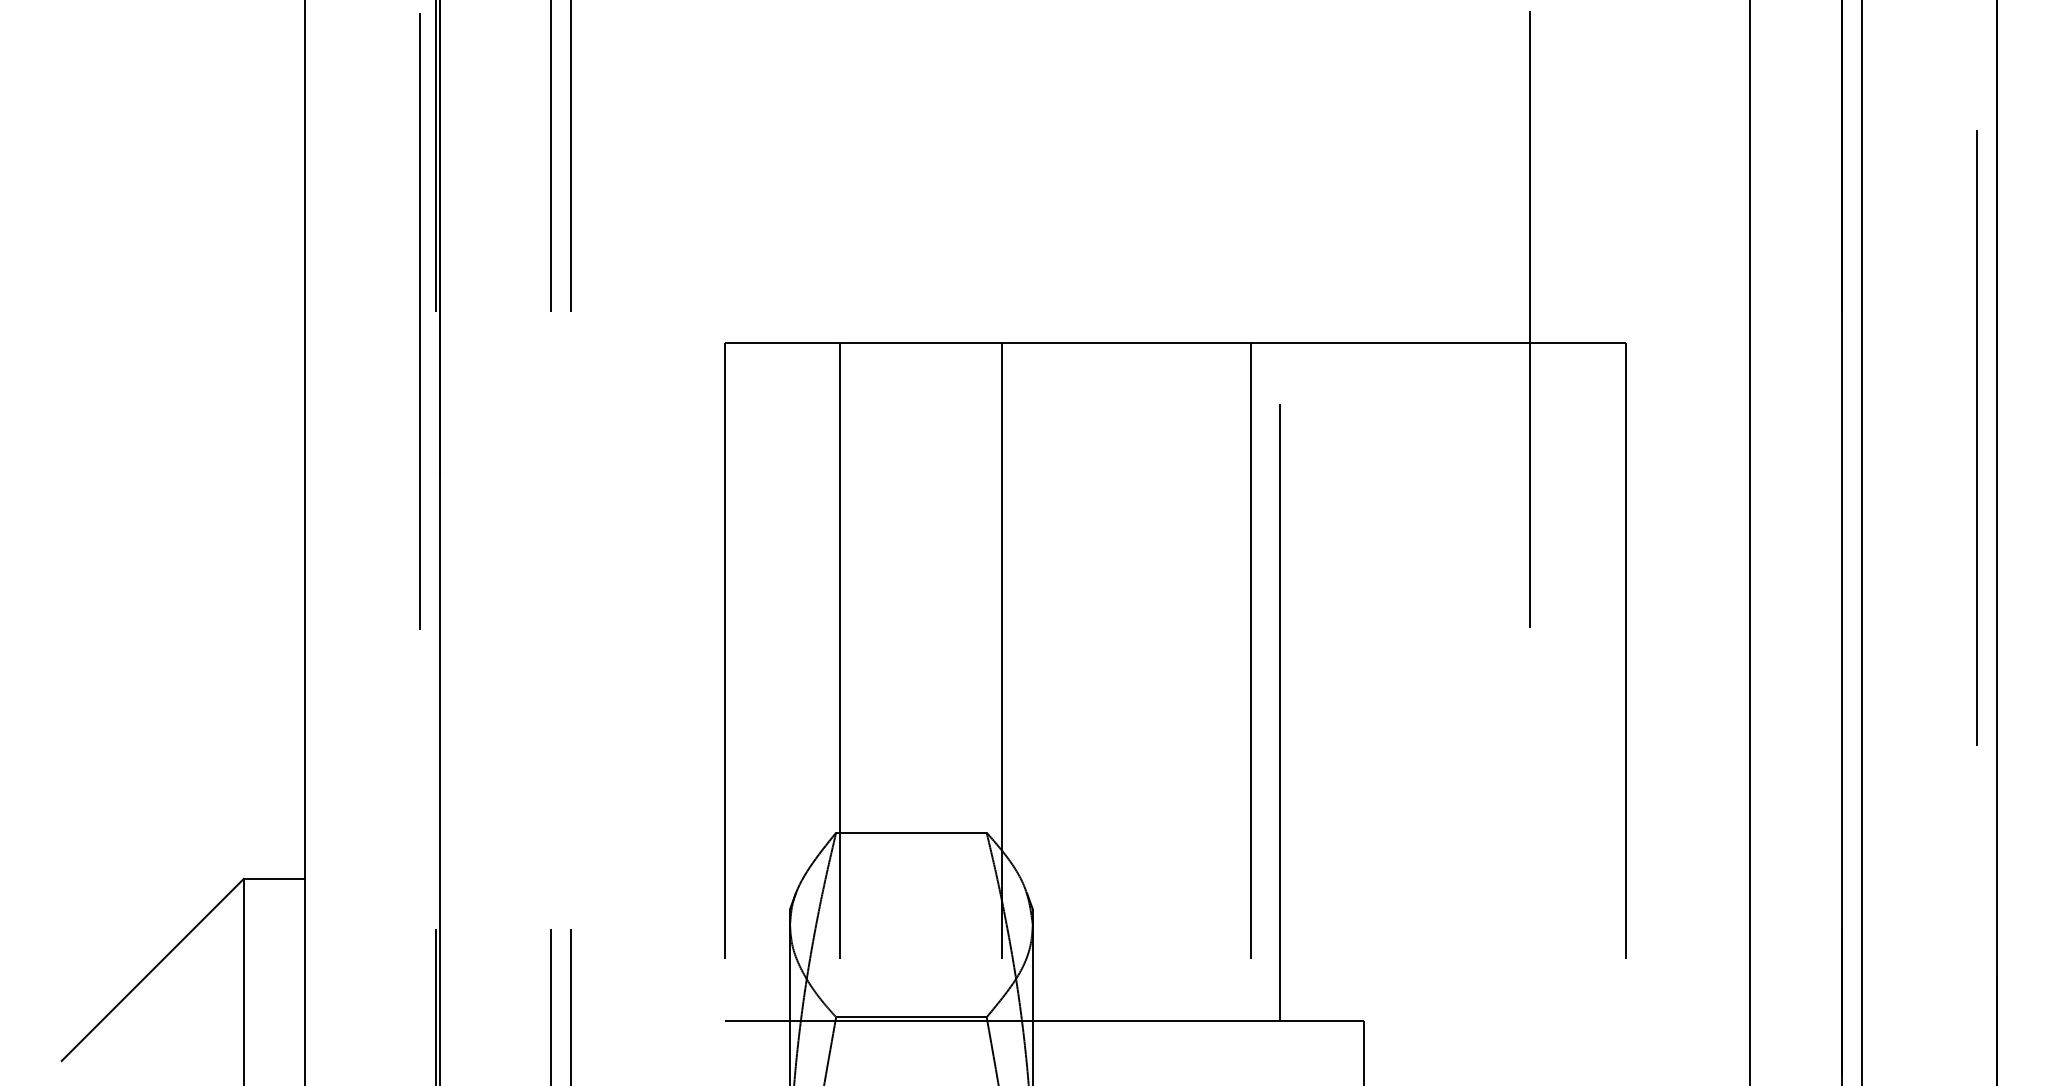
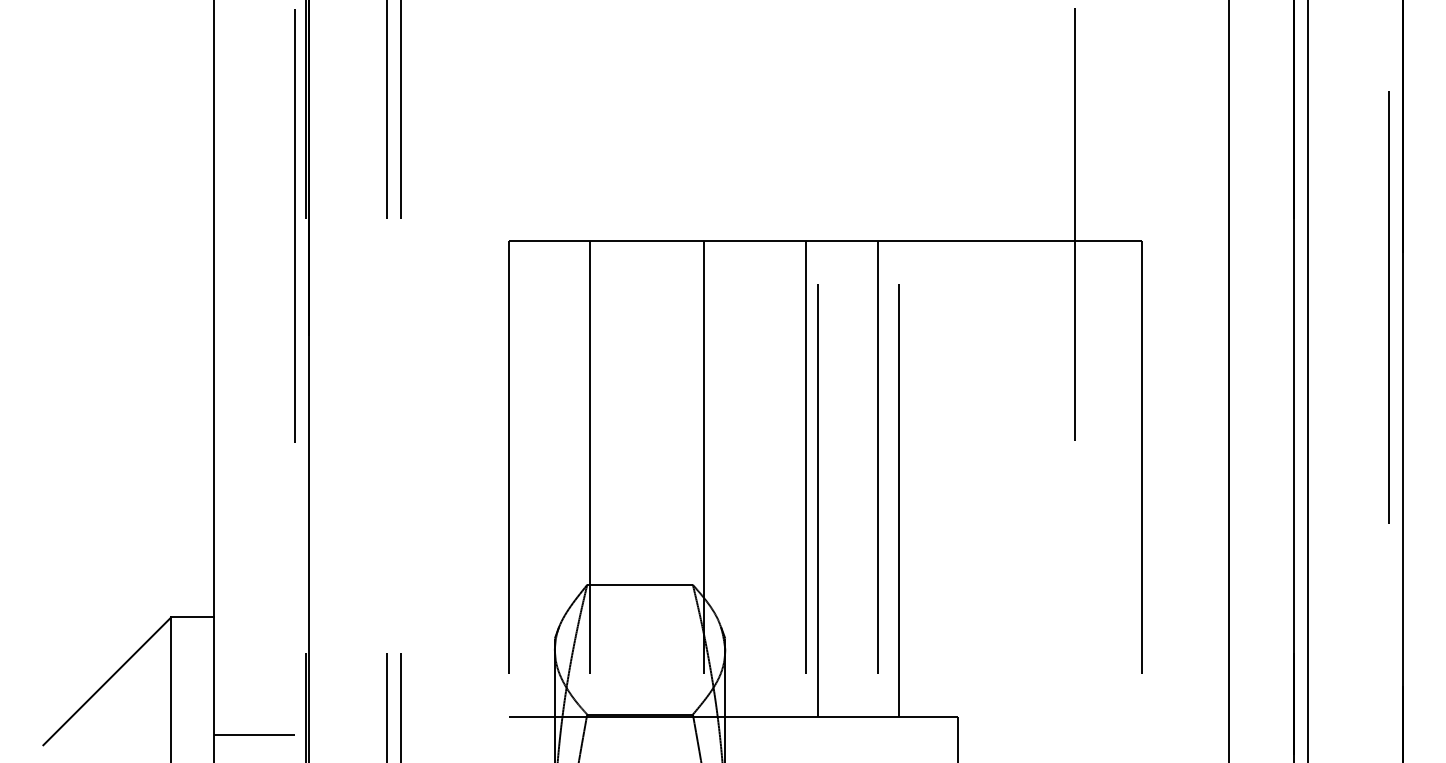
line: (1146, 681) -> (805, 478), added
line: (1164, 681) -> (817, 478), added
line: (360, 1047) -> (253, 735), added

